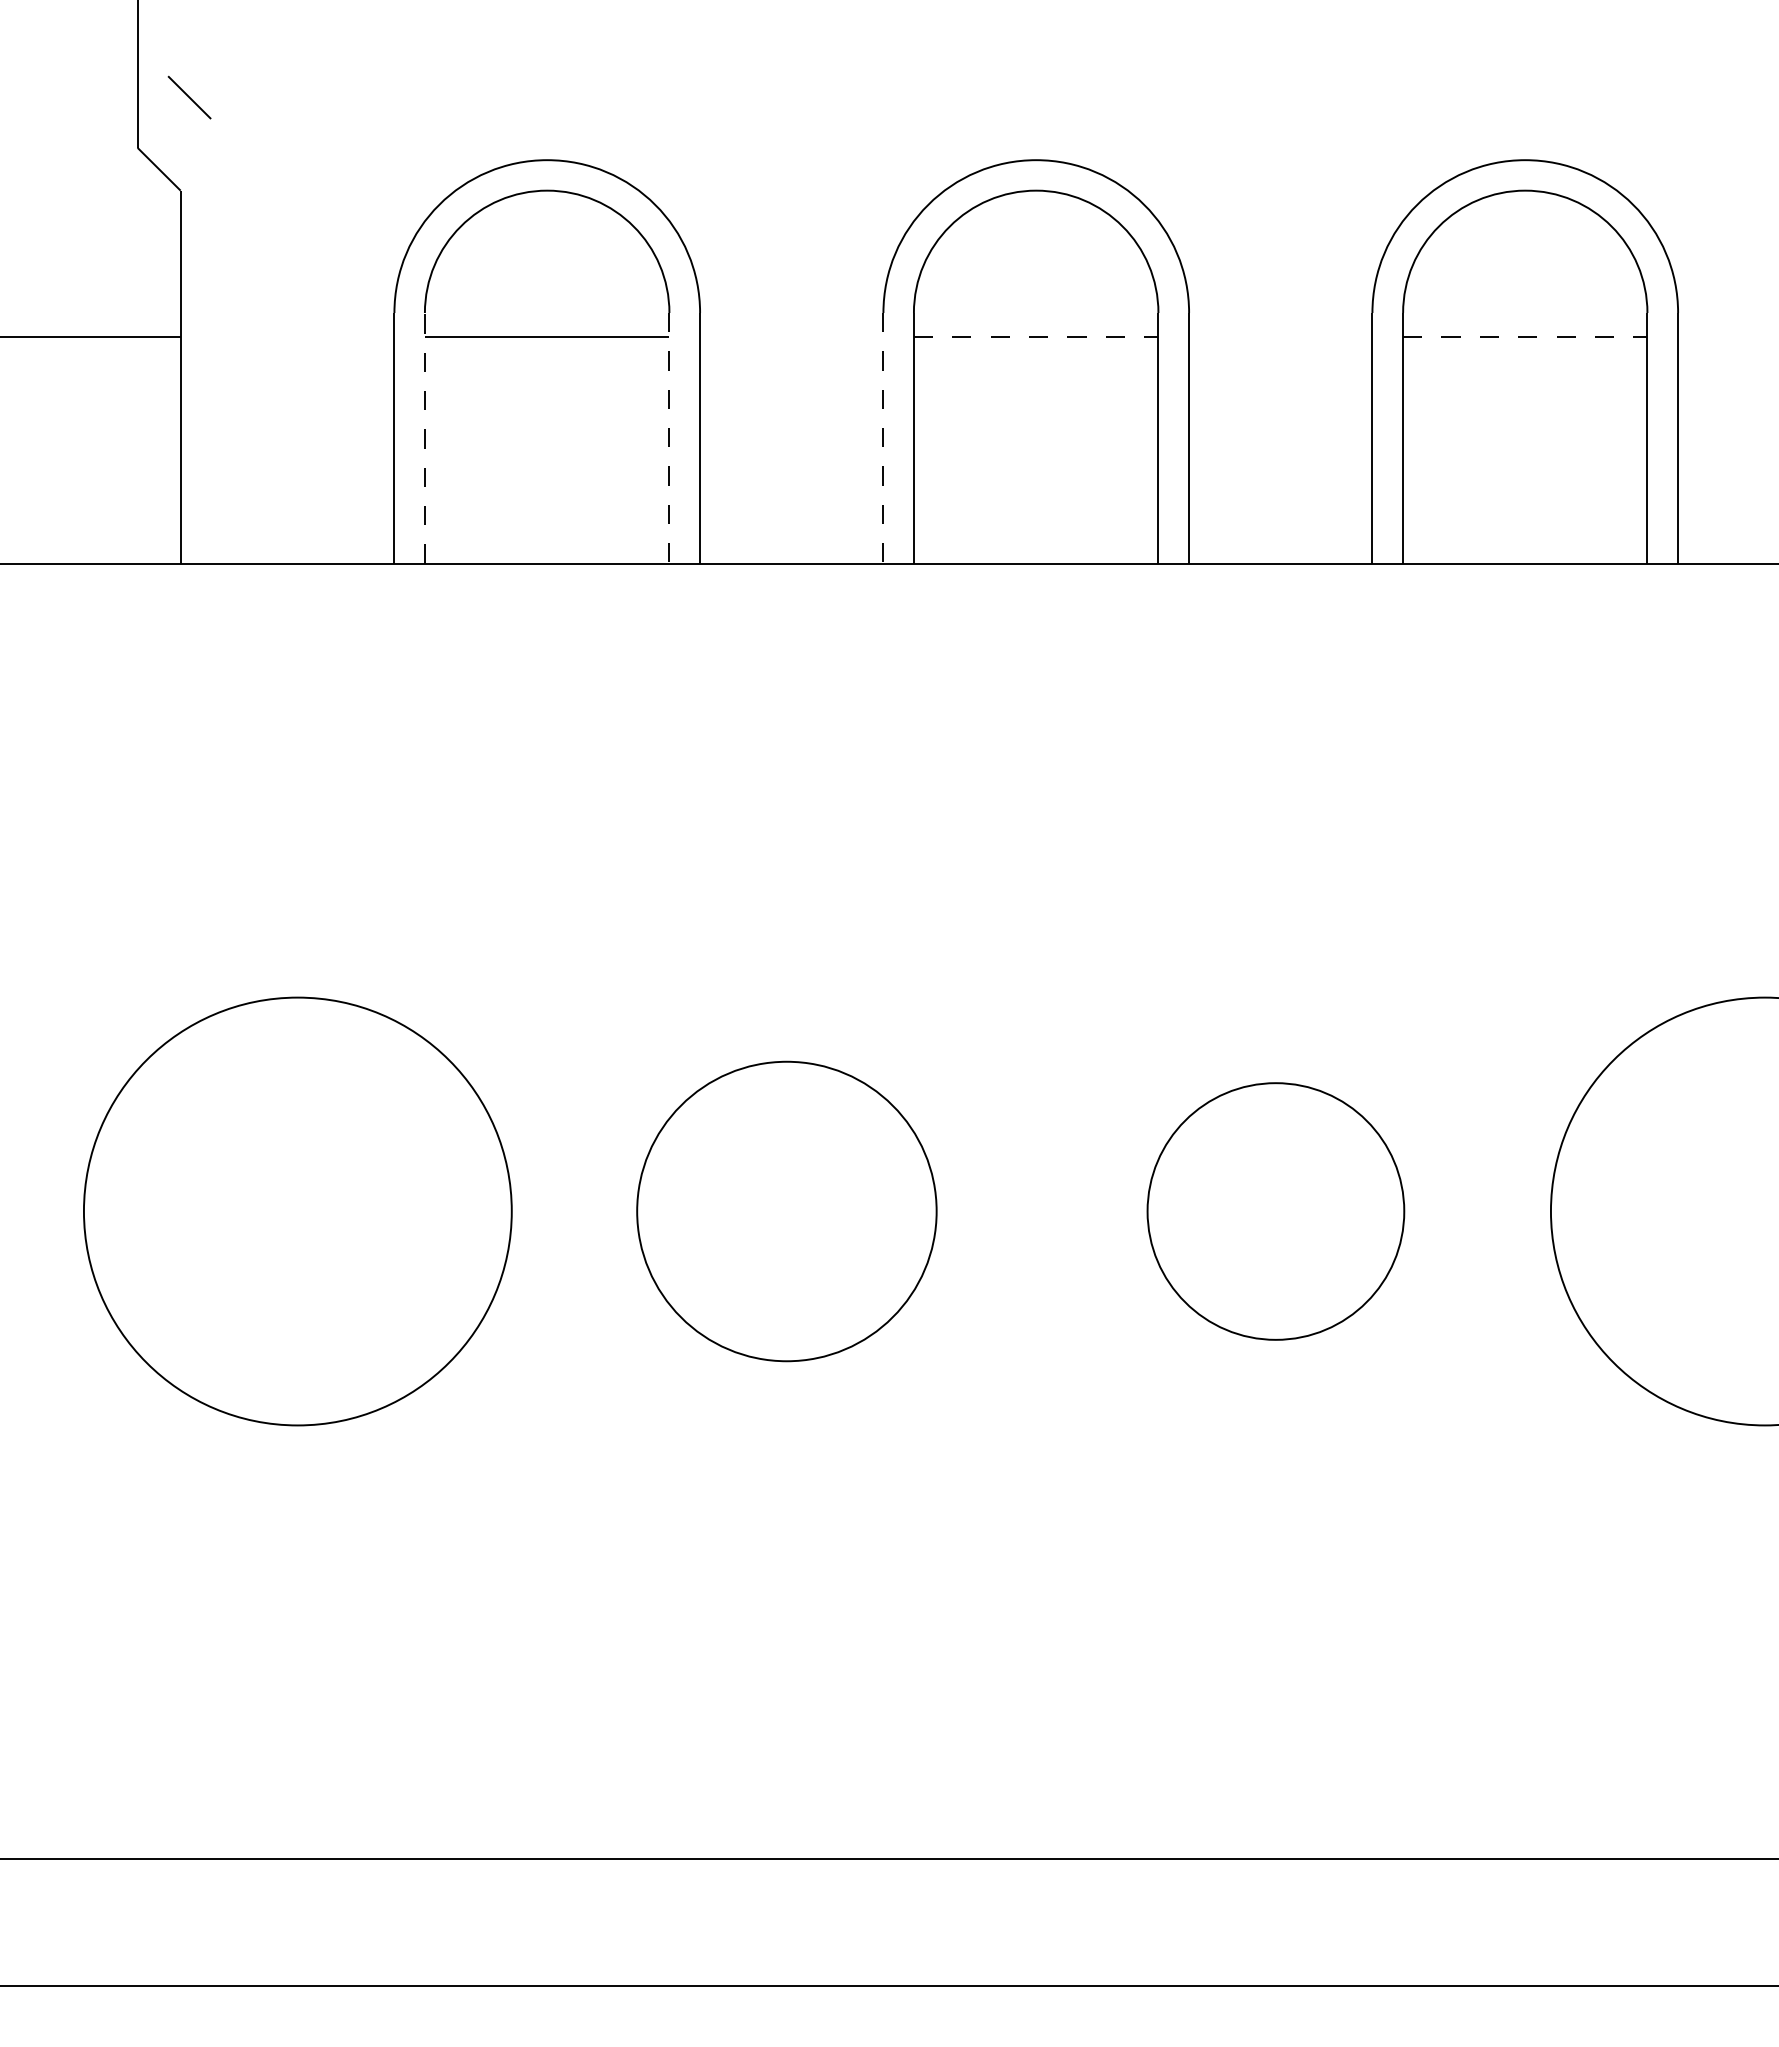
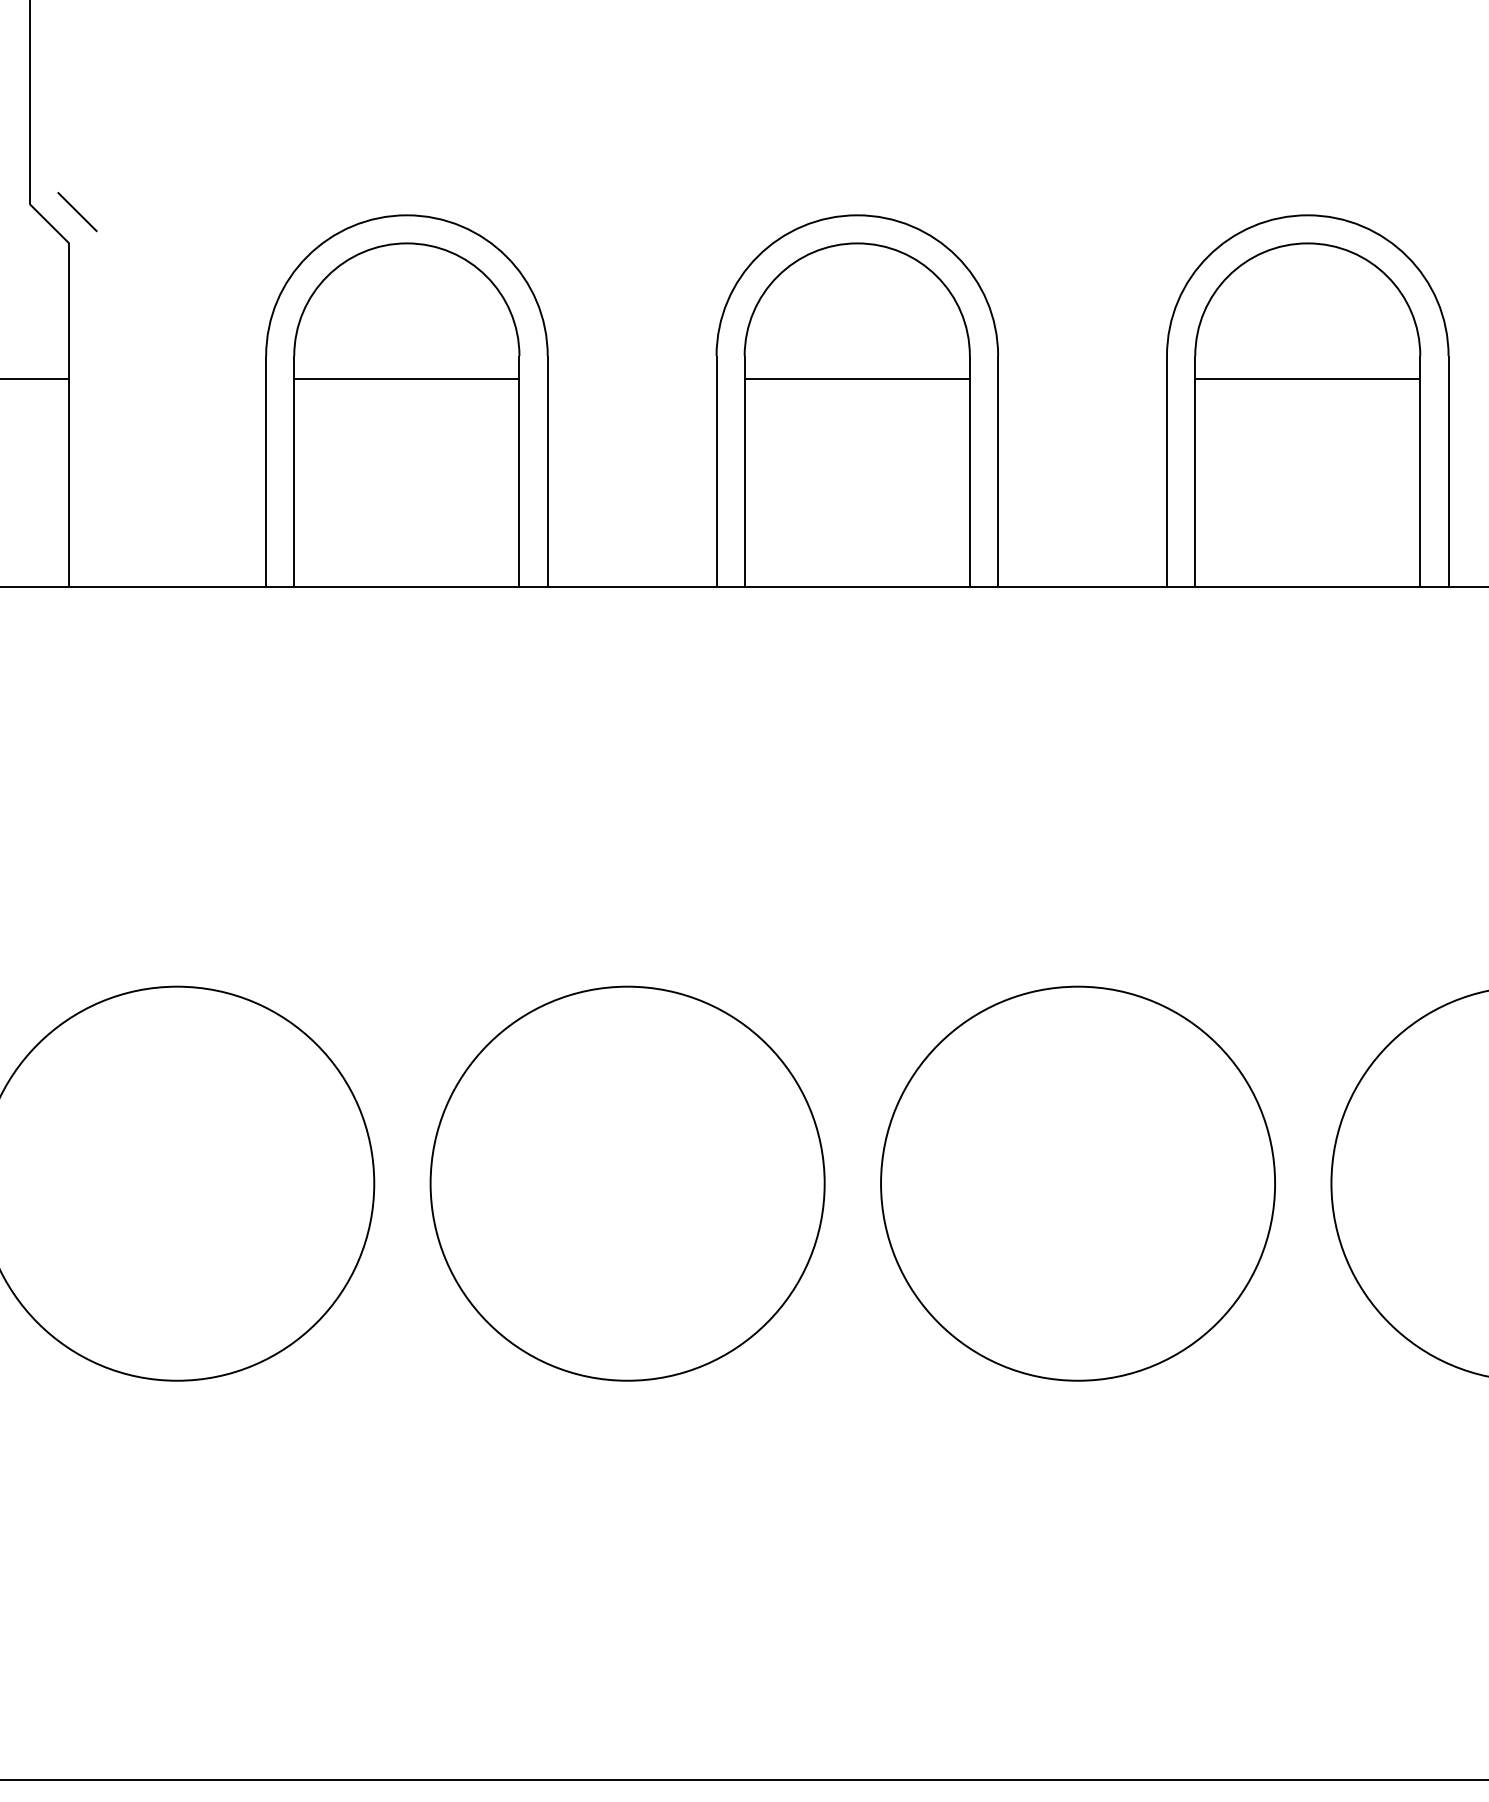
line: (189, 97) -> (77, 211), moved
line: (1036, 337) -> (857, 378), dashed -> solid
line: (1525, 337) -> (1307, 378), dashed -> solid
line: (424, 437) -> (293, 470), dashed -> solid
line: (669, 438) -> (519, 471), dashed -> solid
line: (883, 438) -> (716, 471), dashed -> solid
part: (786, 1211) -> (627, 1183), size x1.43
part: (1275, 1211) -> (1077, 1183), size x1.67

